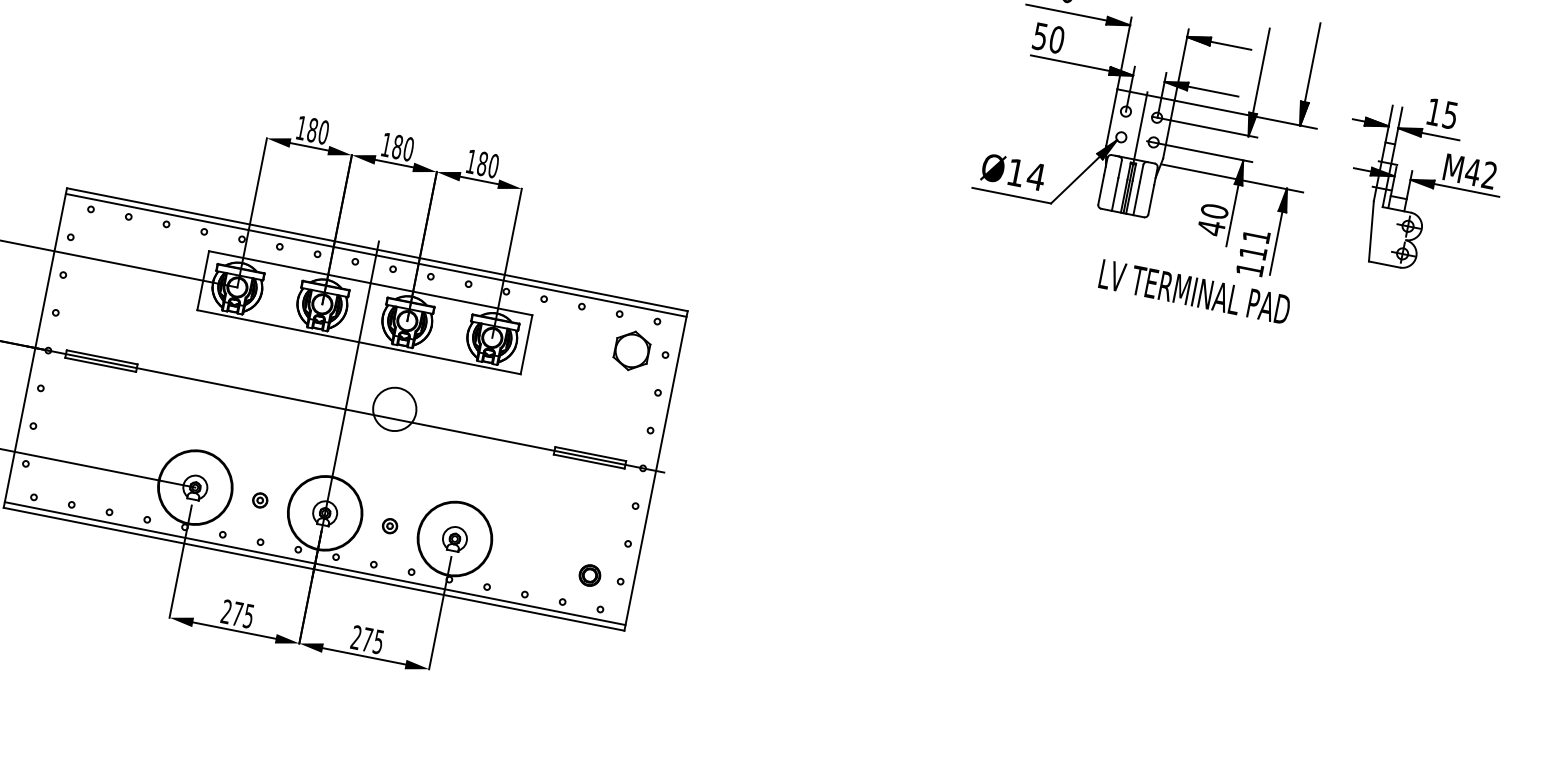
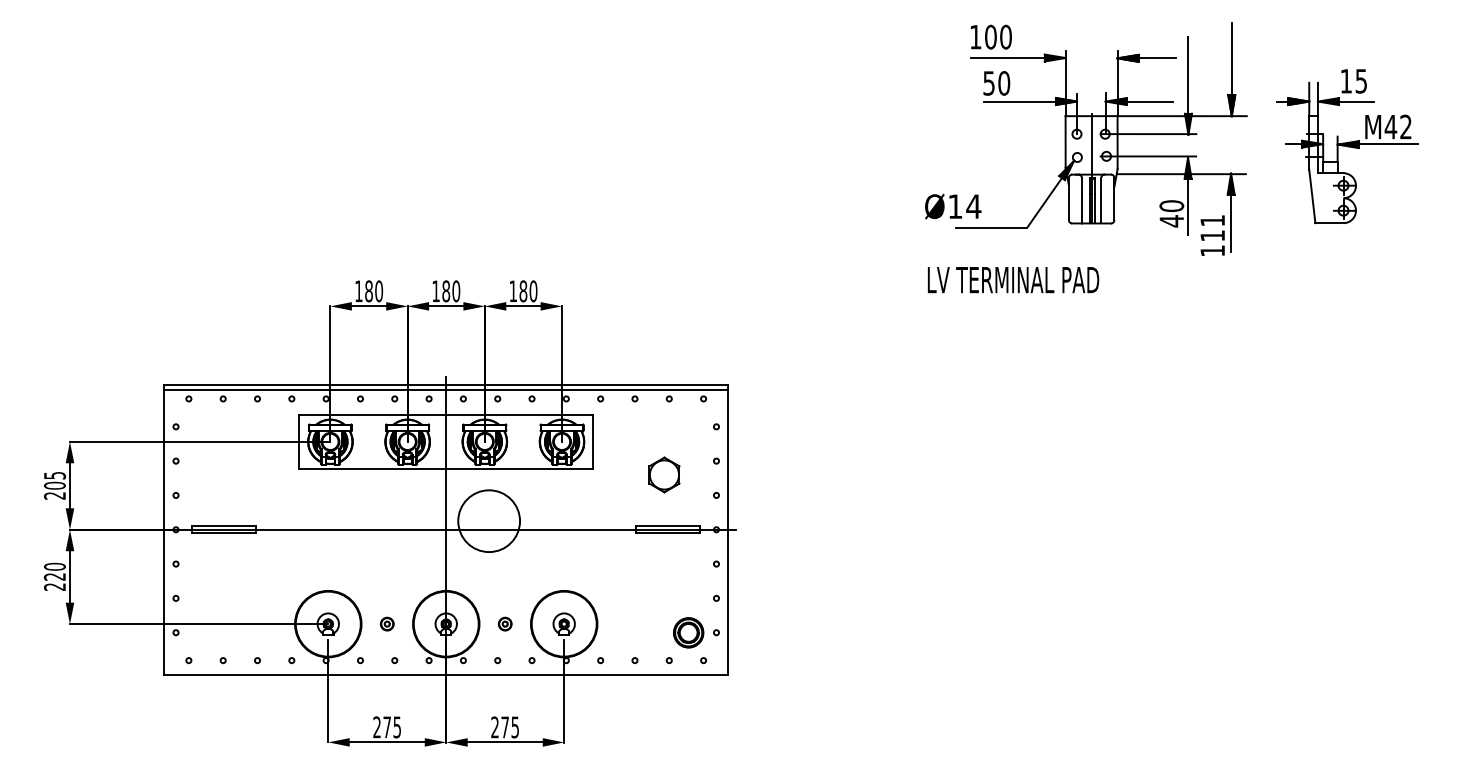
text: (1013, 172) -> (953, 206), moved
text: (1194, 292) -> (1013, 280), moved
part: (632, 350) -> (664, 474), moved
circle: (394, 408) -> (488, 520), size x1.6
line: (315, 563) -> (446, 669), removed
part: (589, 575) -> (688, 632), size x1.6

